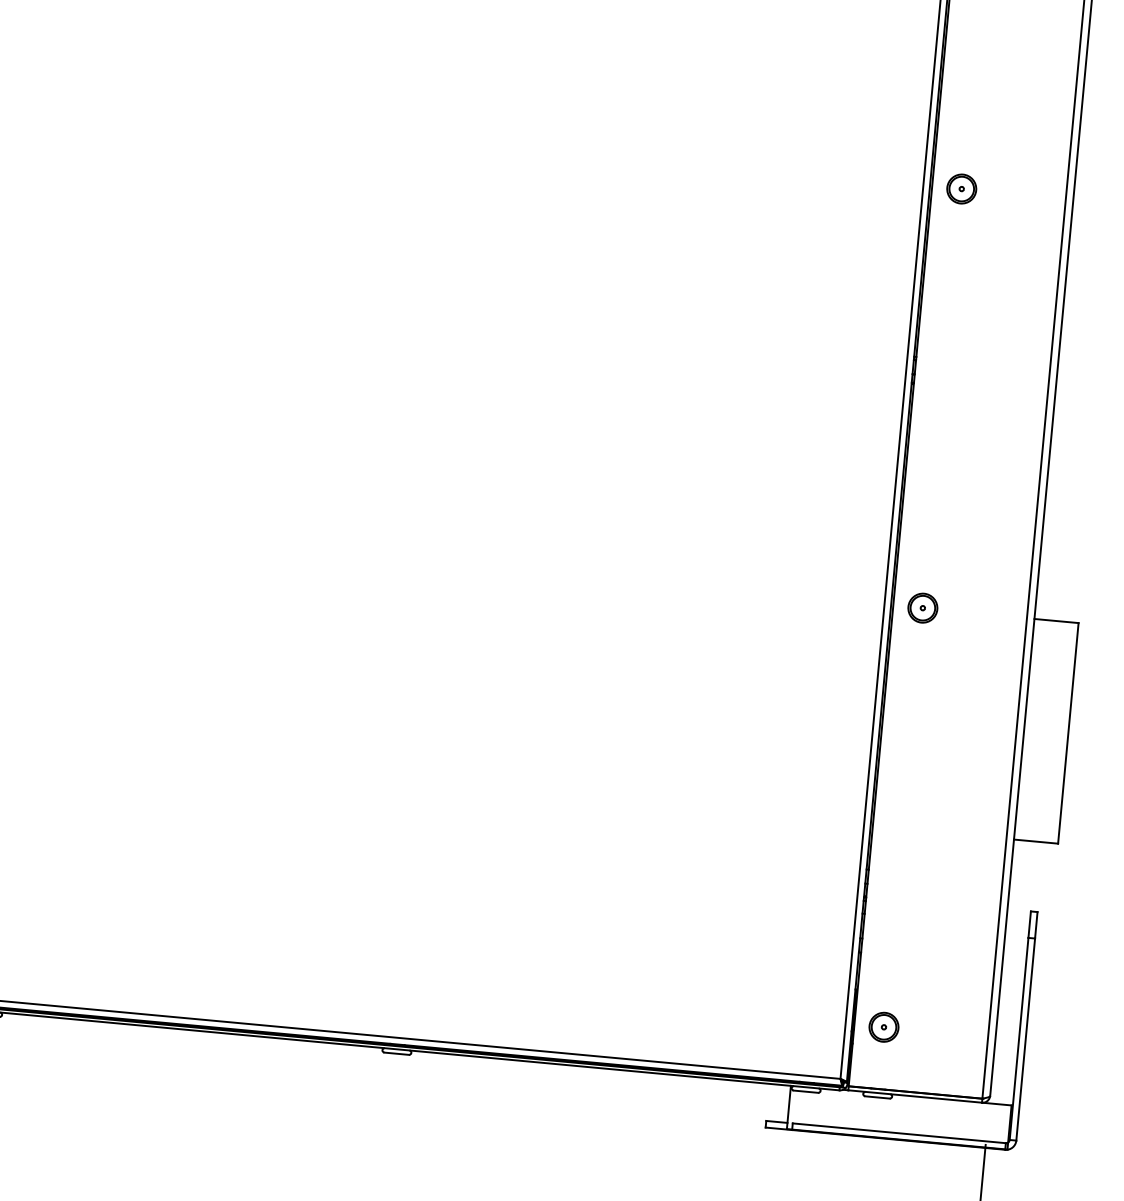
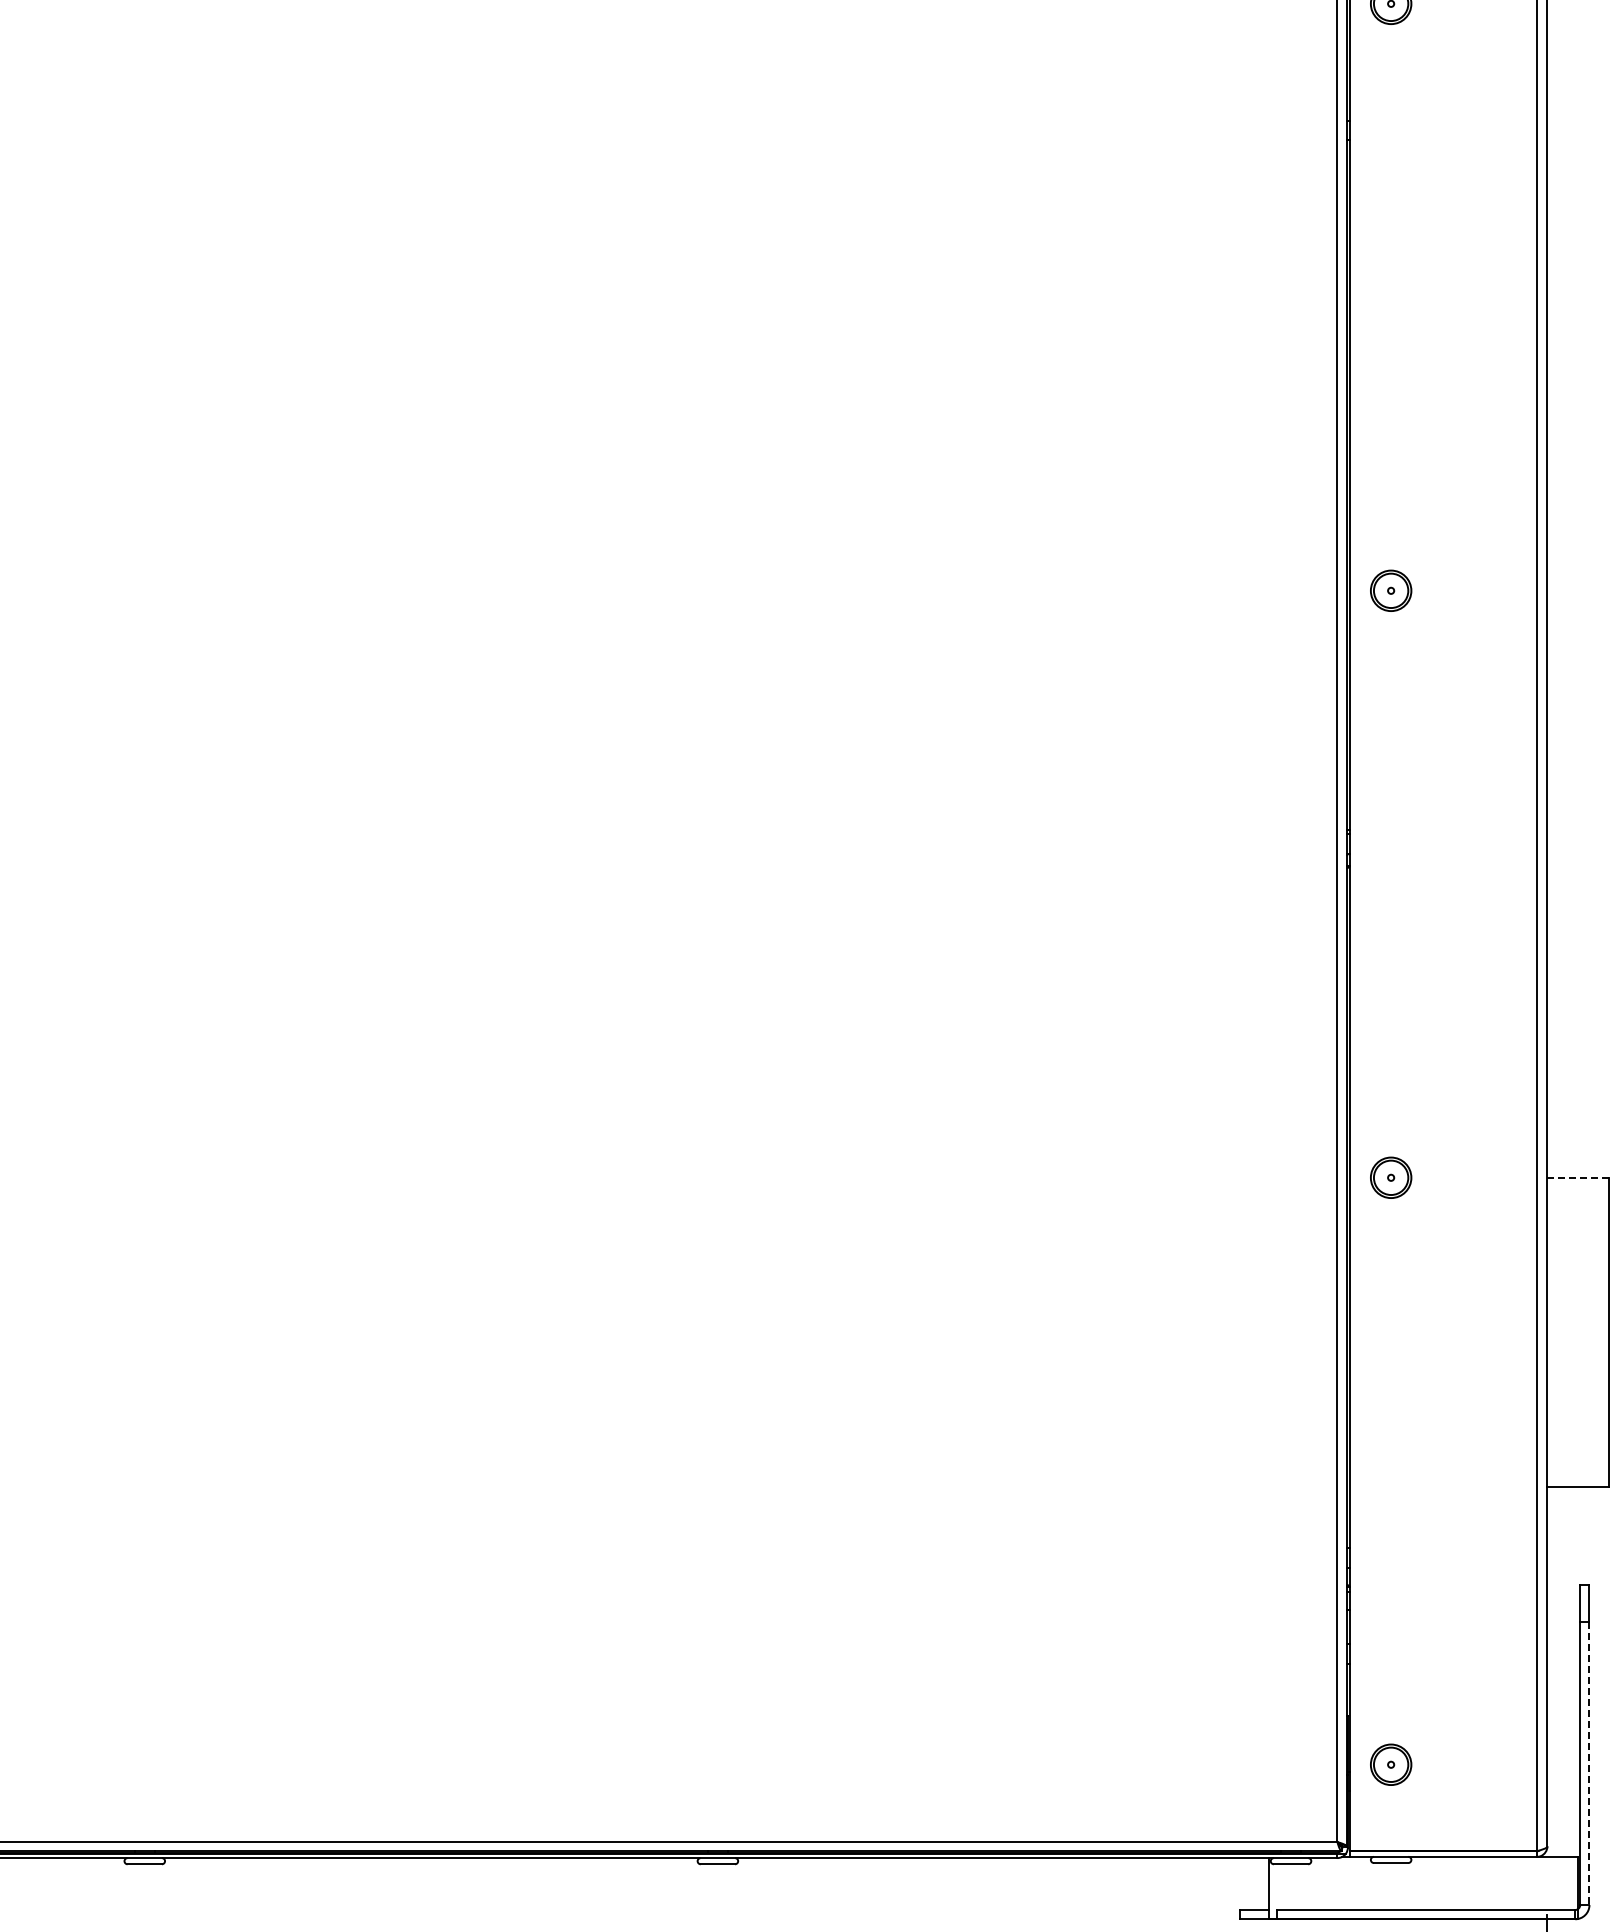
line: (1056, 621) -> (1578, 1178), solid -> dashed
line: (1025, 1040) -> (1589, 1764), solid -> dashed

